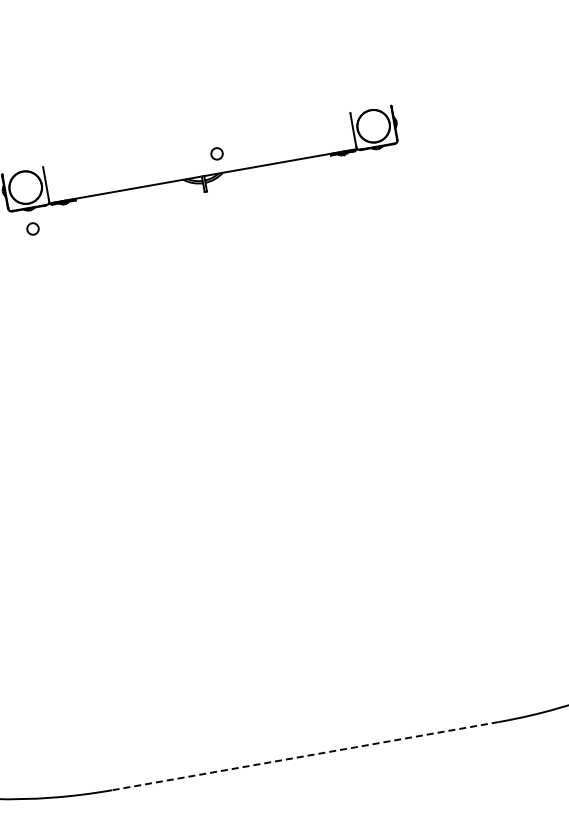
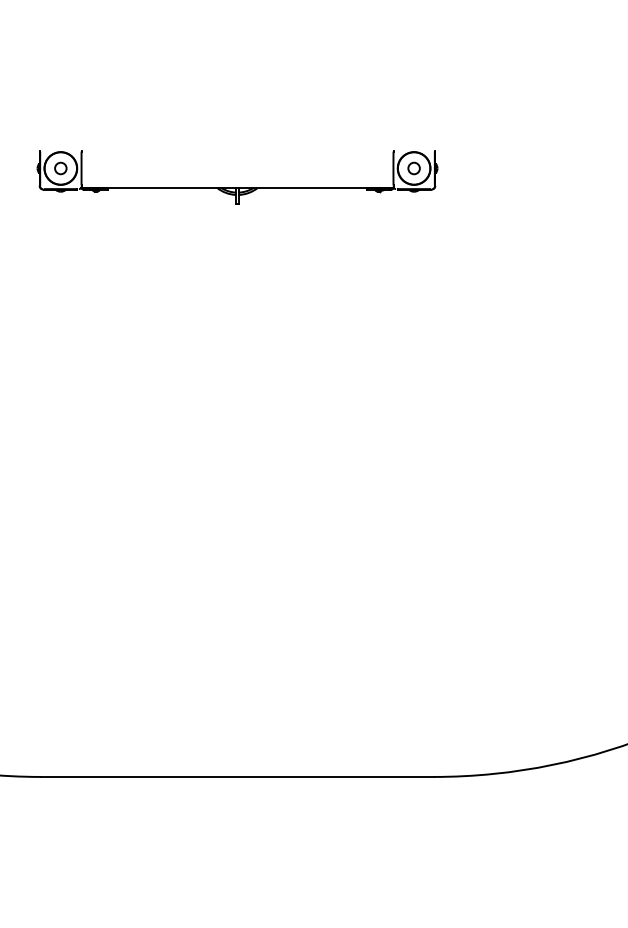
circle: (216, 153) -> (413, 168), moved
circle: (32, 229) -> (60, 168), moved
line: (304, 755) -> (236, 776), dashed -> solid

